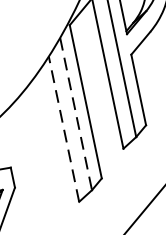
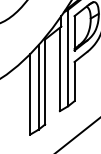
line: (75, 114) -> (38, 87), dashed -> solid
line: (63, 127) -> (30, 93), dashed -> solid

